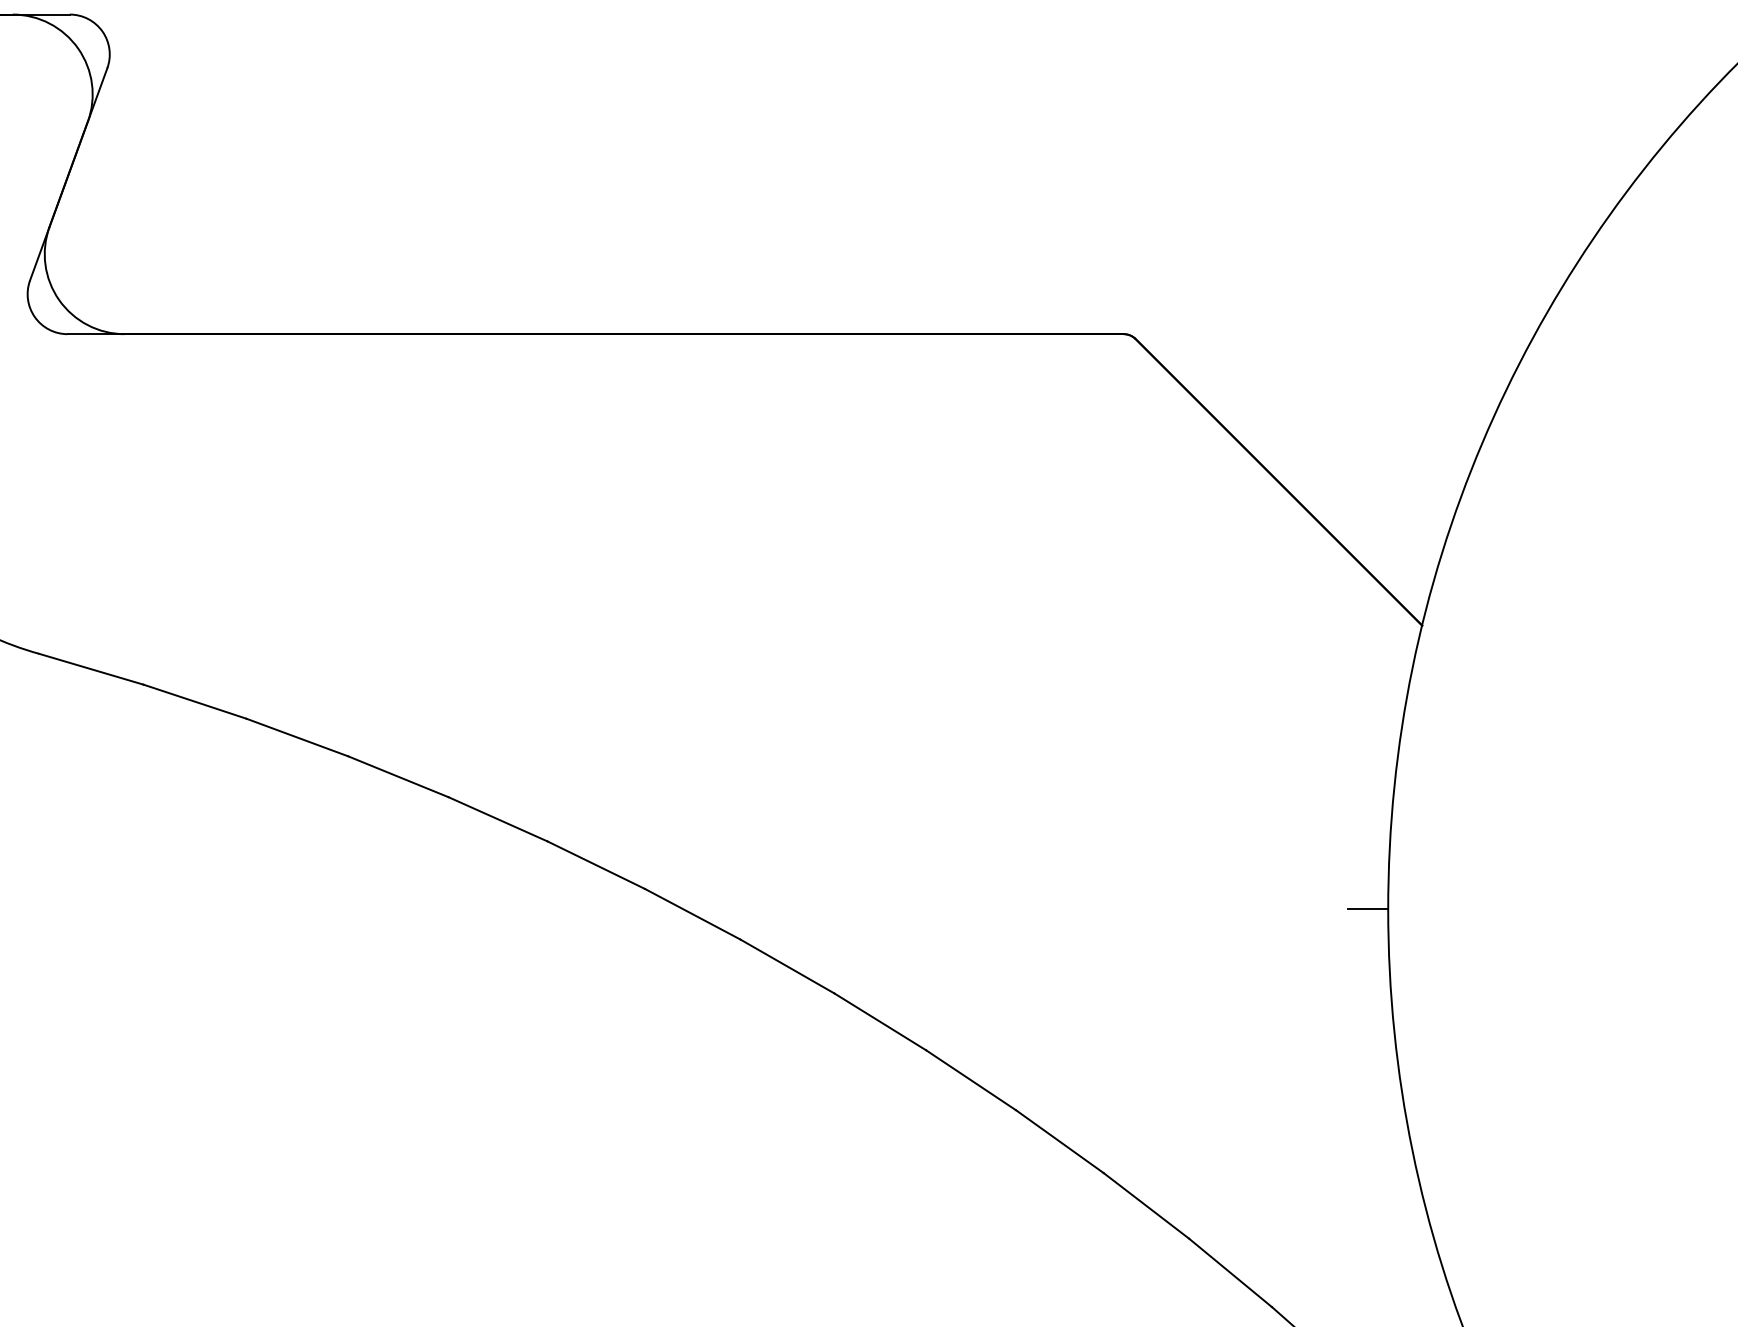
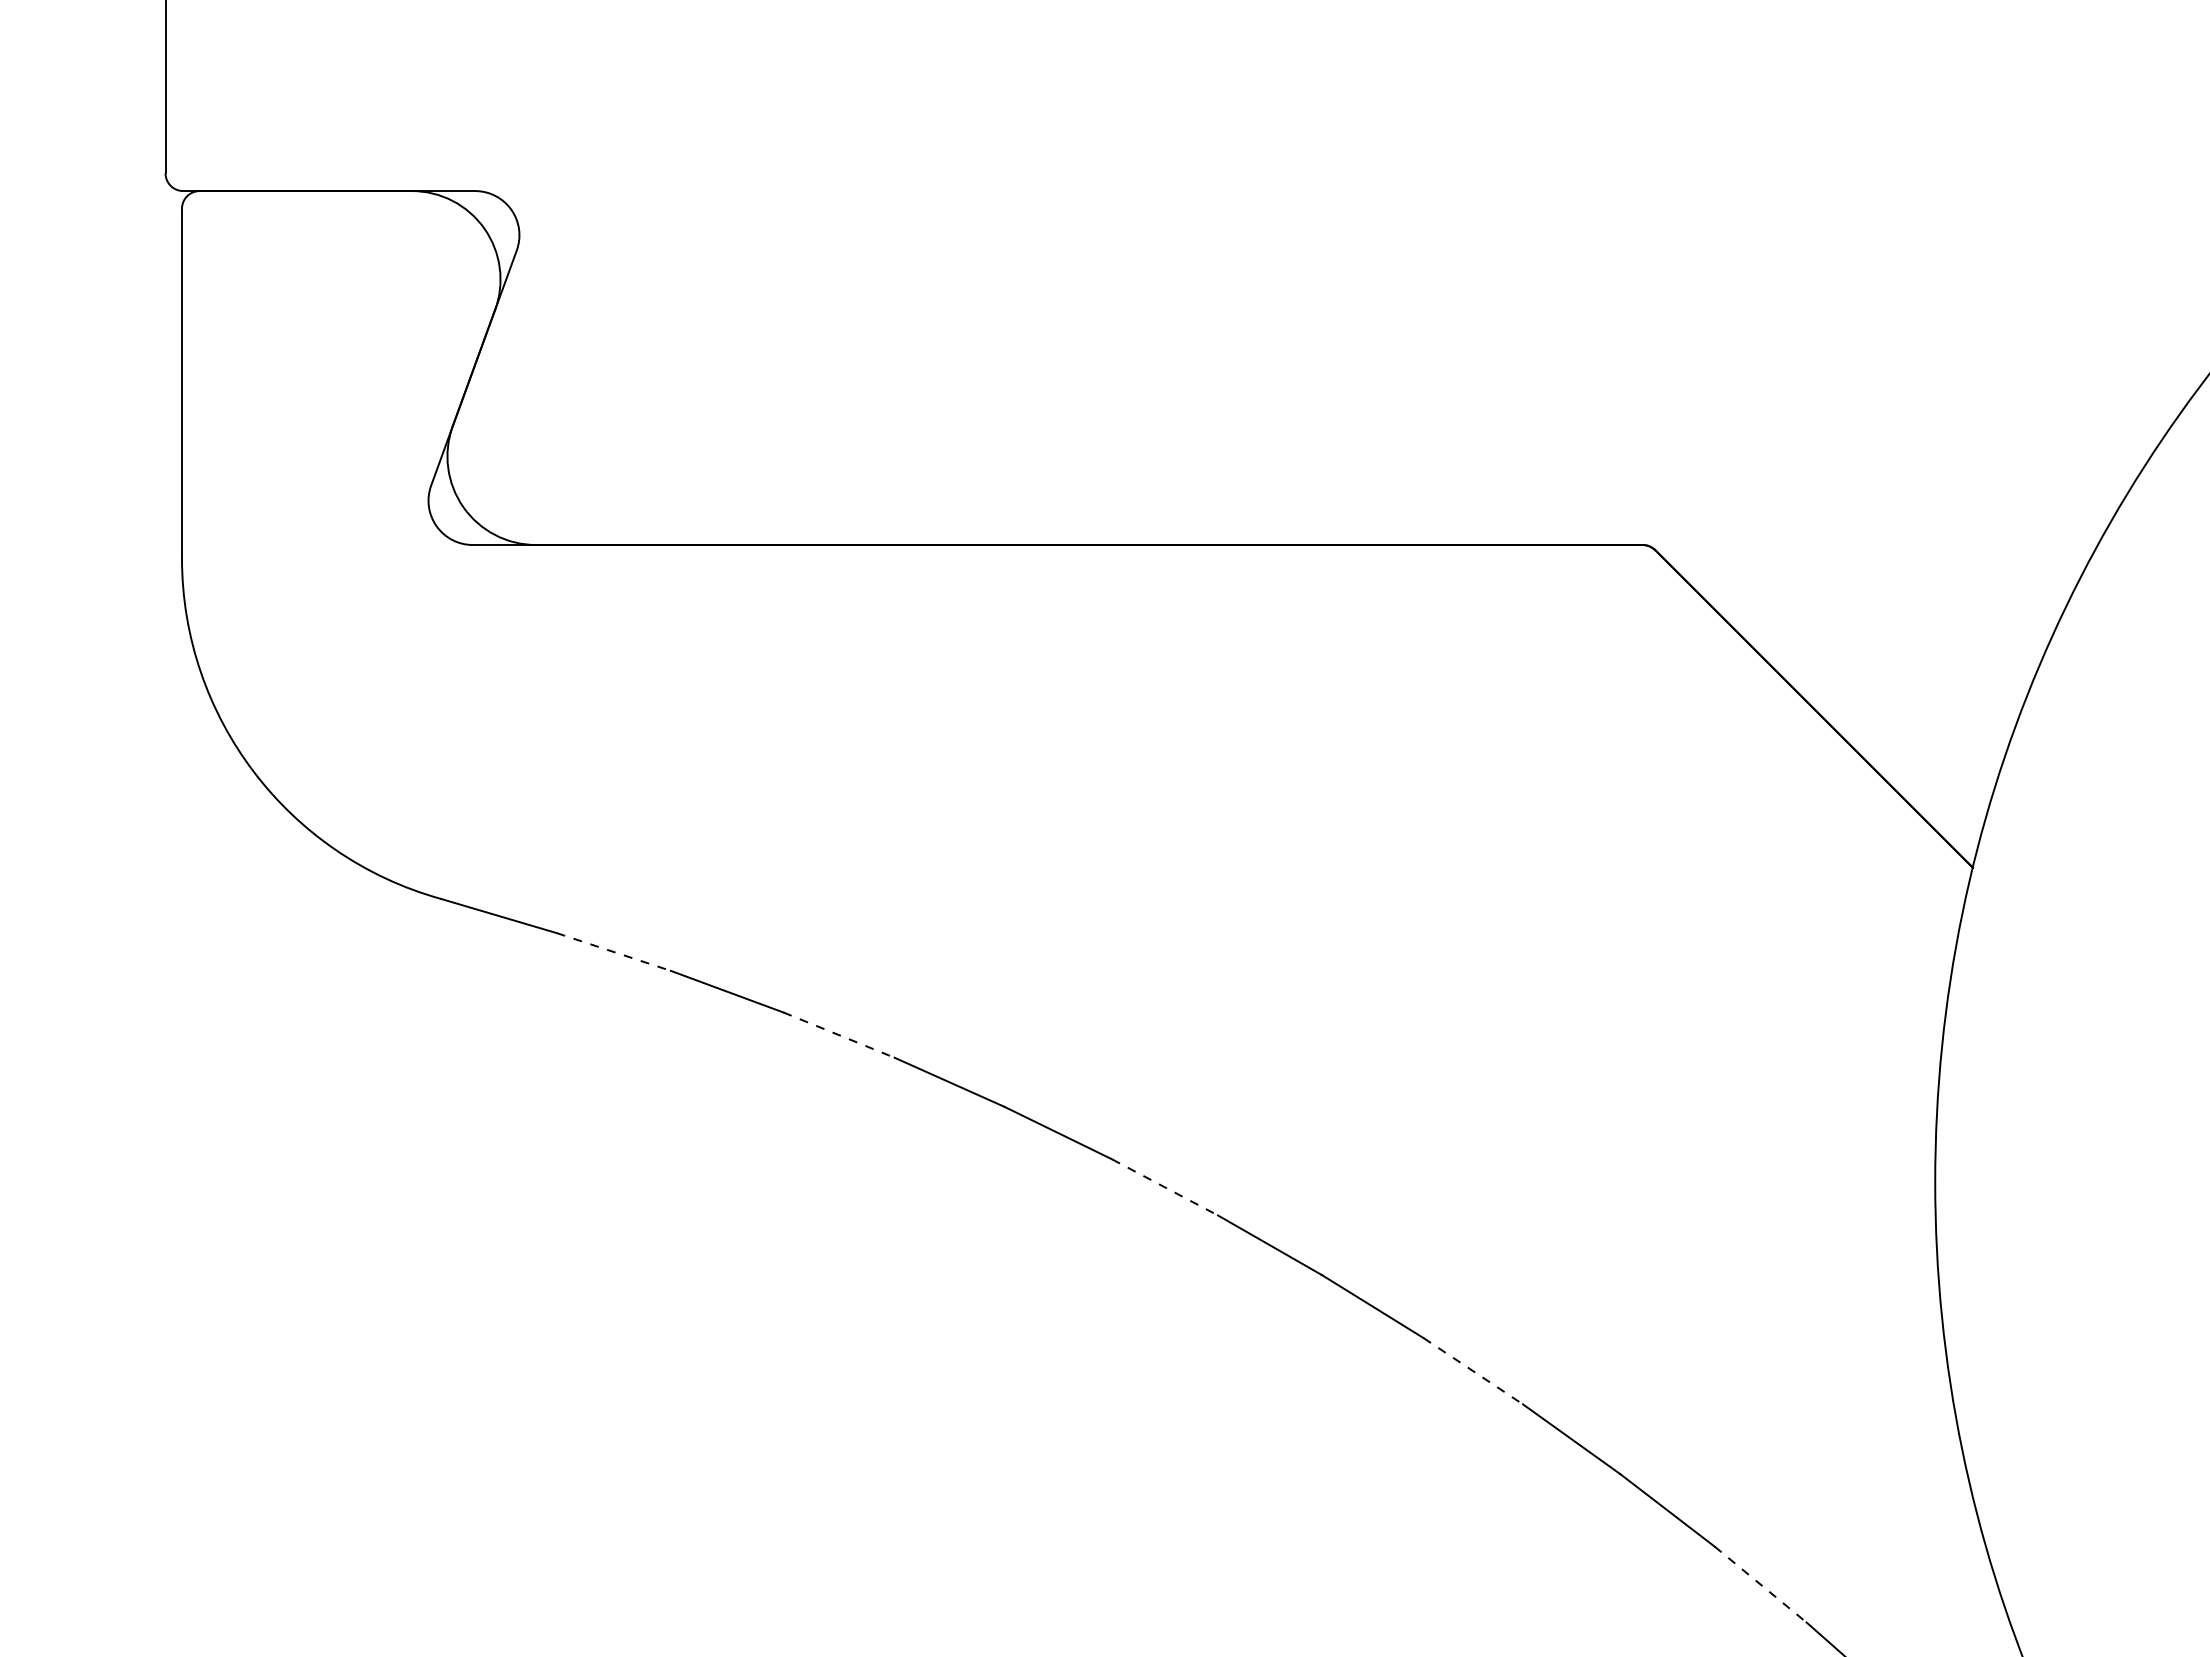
line: (195, 702) -> (614, 952), solid -> dashed
line: (398, 777) -> (839, 1035), solid -> dashed
line: (1367, 909) -> (1912, 1182), removed
line: (693, 914) -> (1165, 1187), solid -> dashed
line: (971, 1080) -> (1473, 1371), solid -> dashed
line: (1230, 1272) -> (1760, 1584), solid -> dashed

